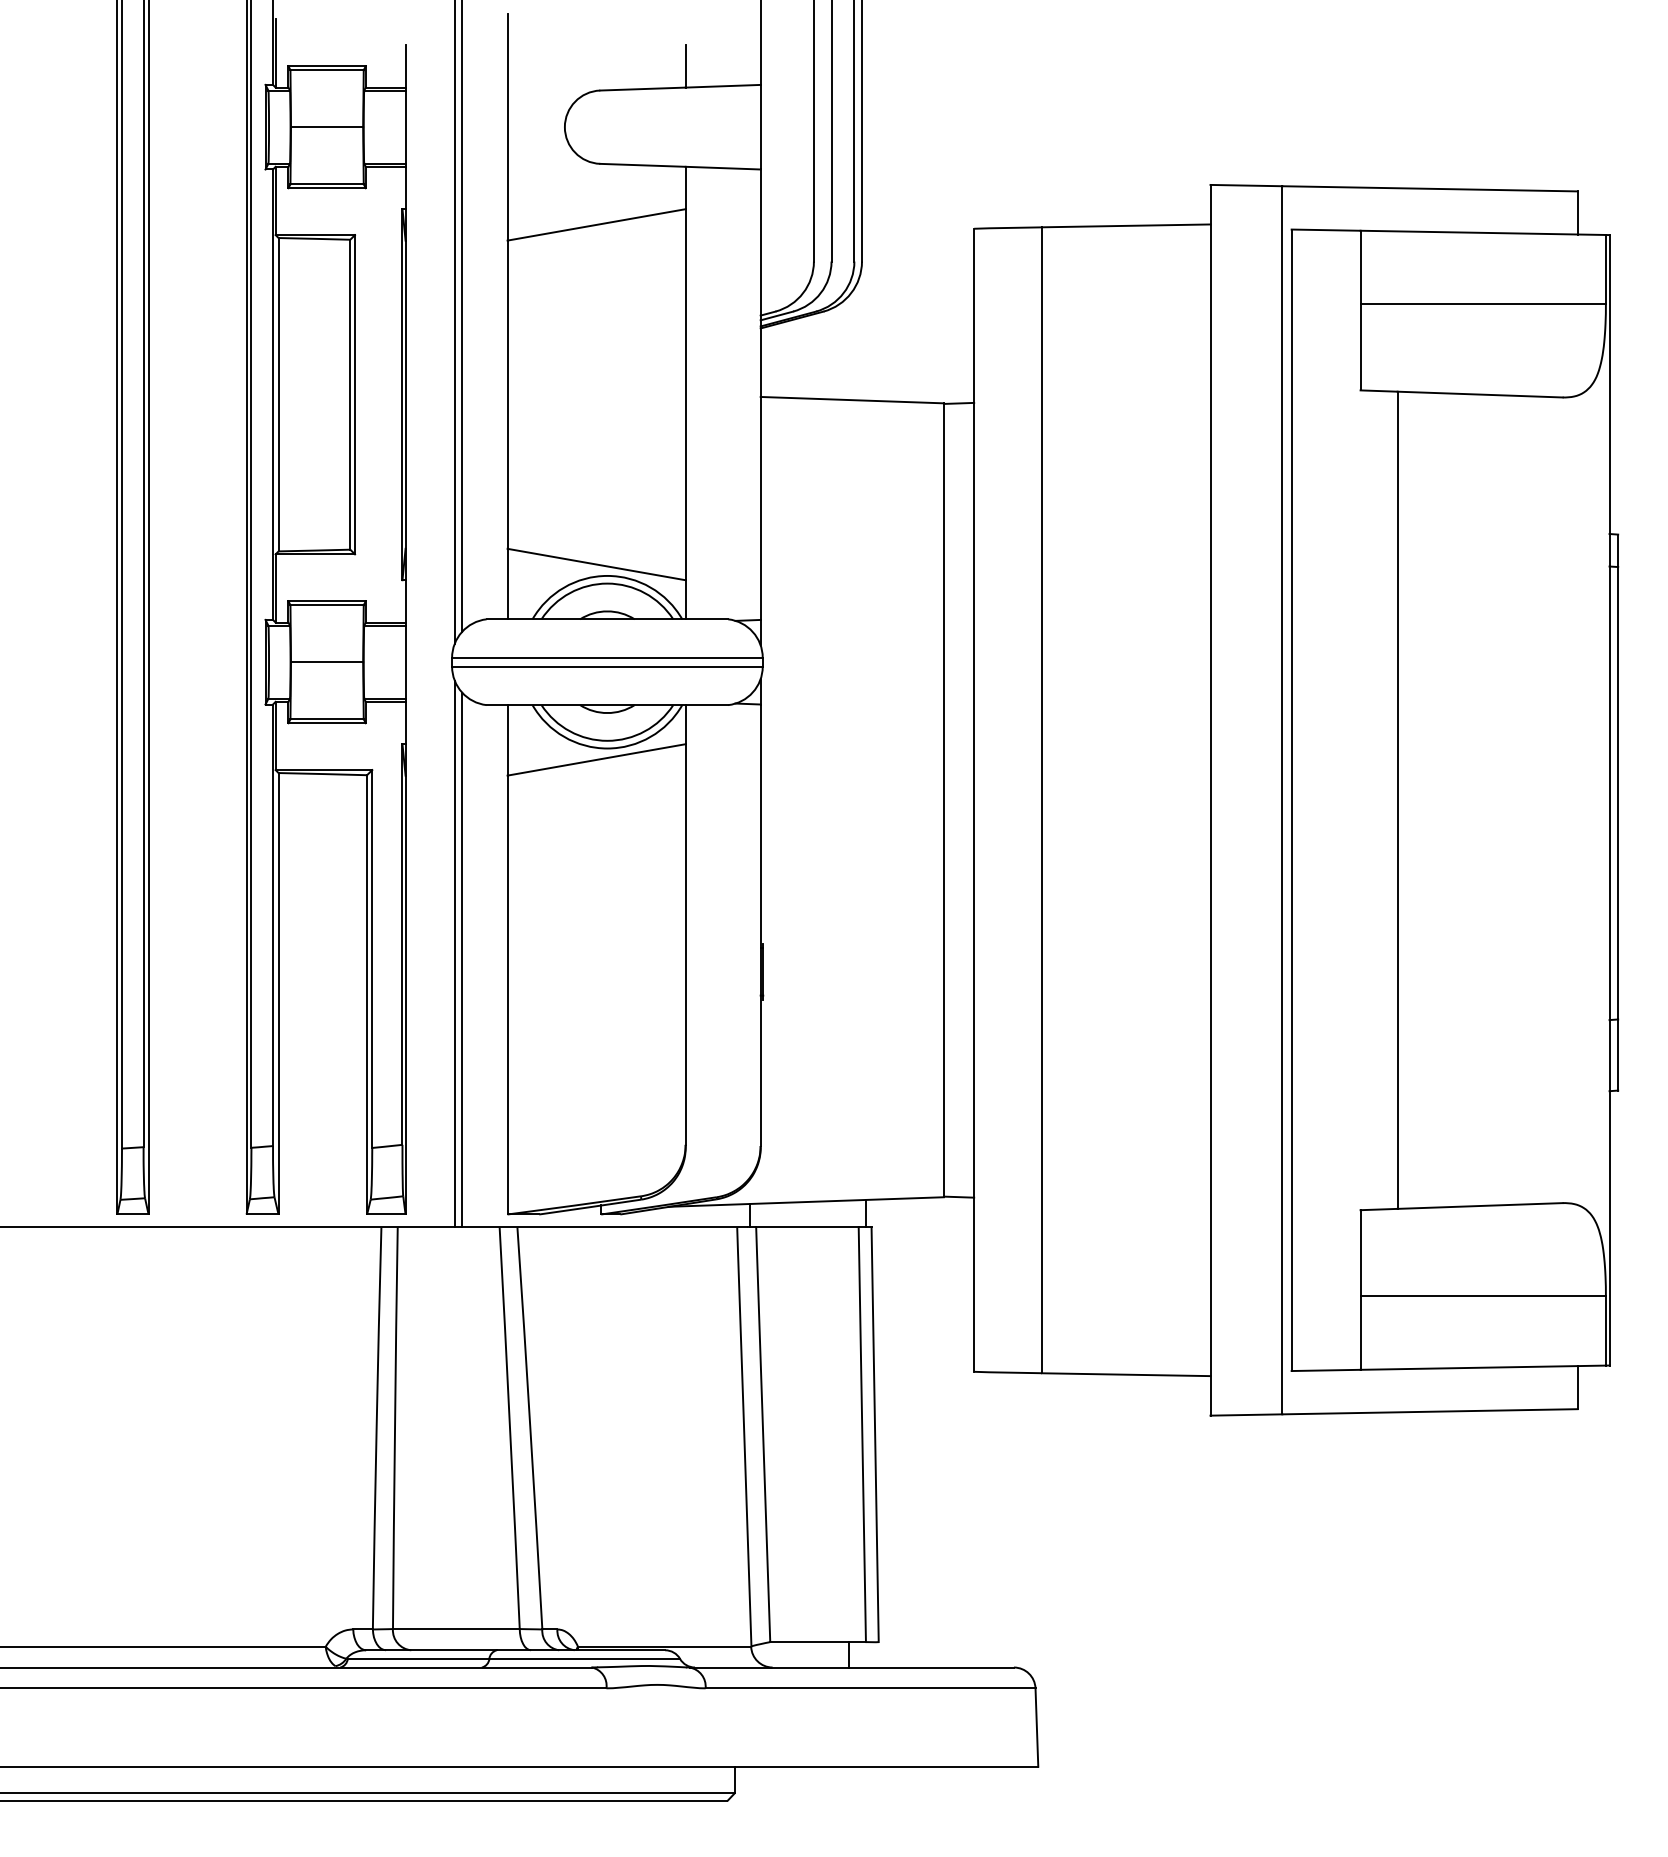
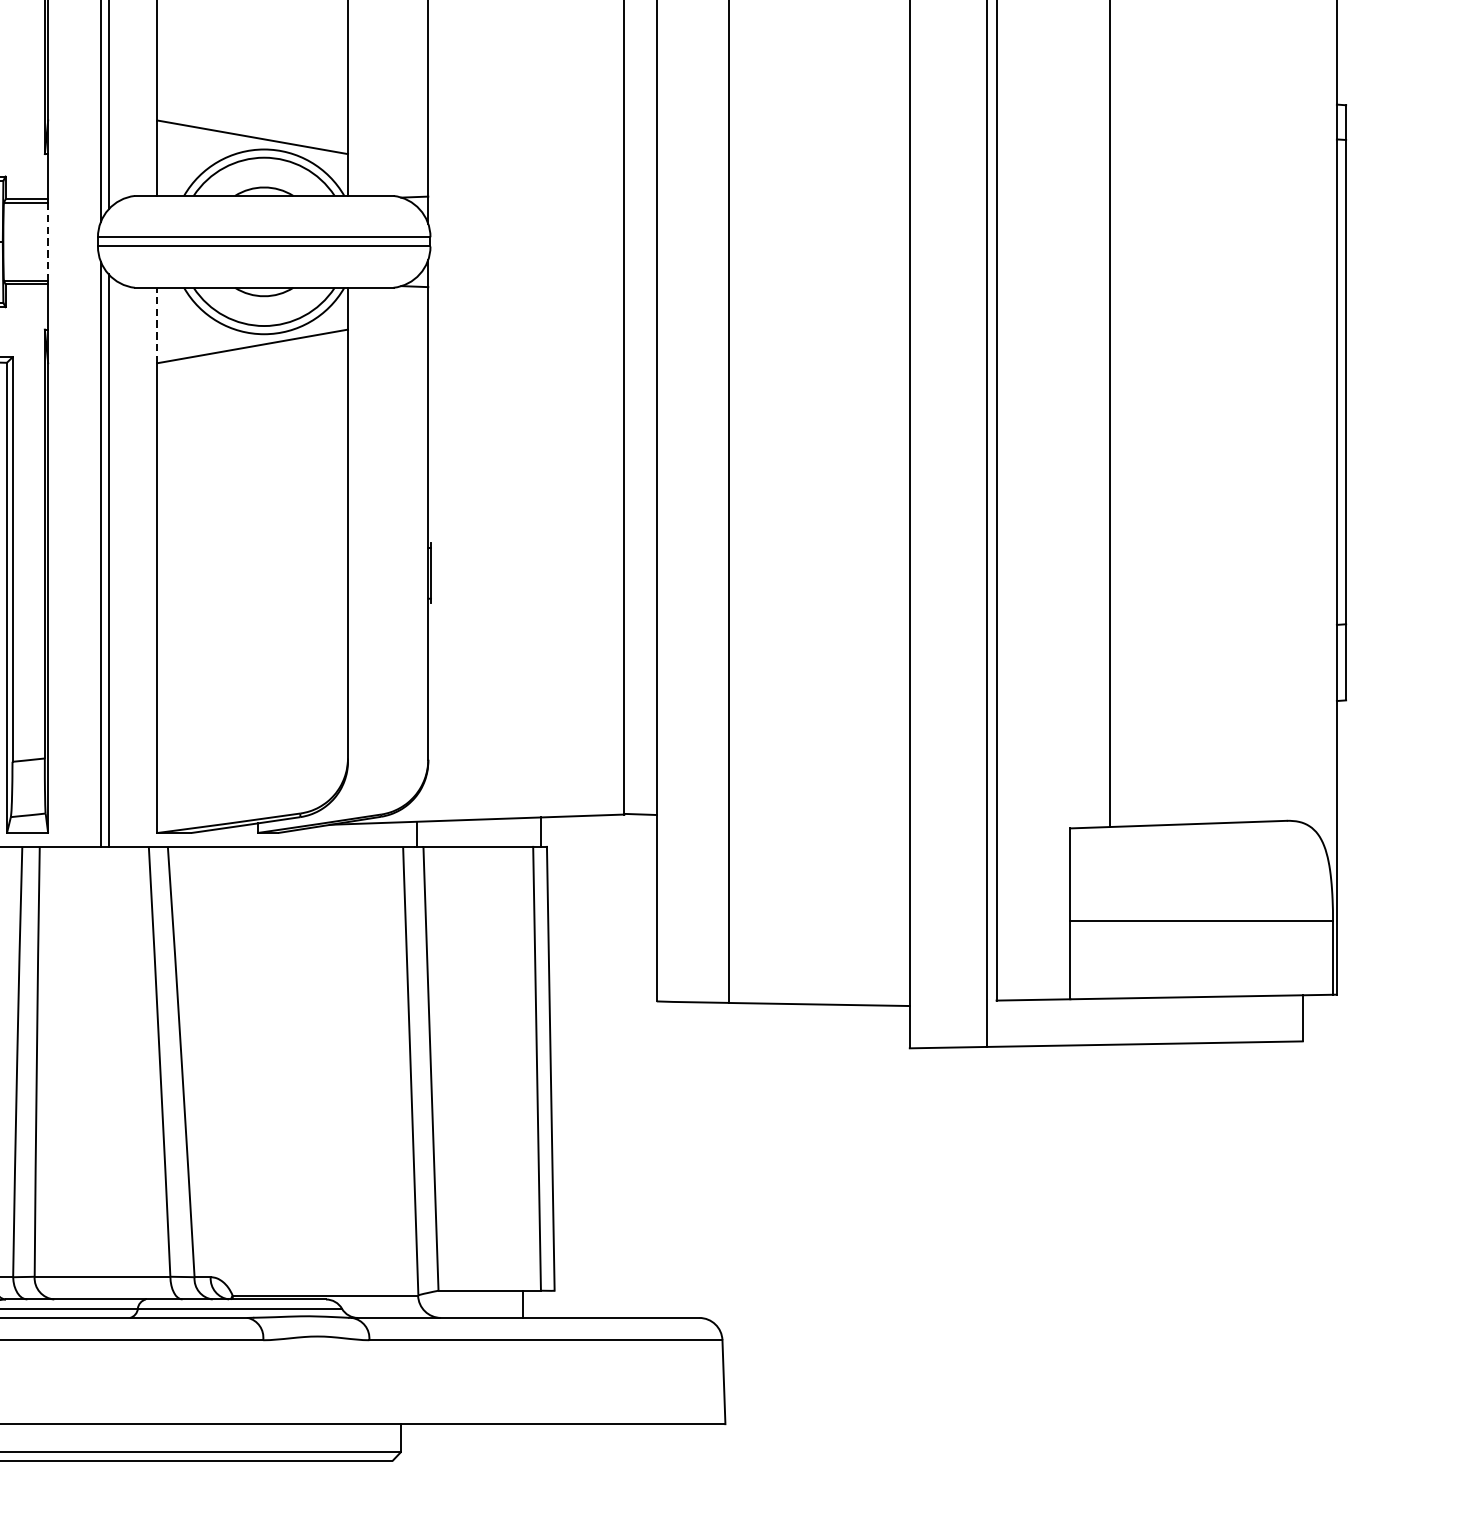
line: (405, 662) -> (48, 242), solid -> dashed
line: (507, 739) -> (157, 324), solid -> dashed

